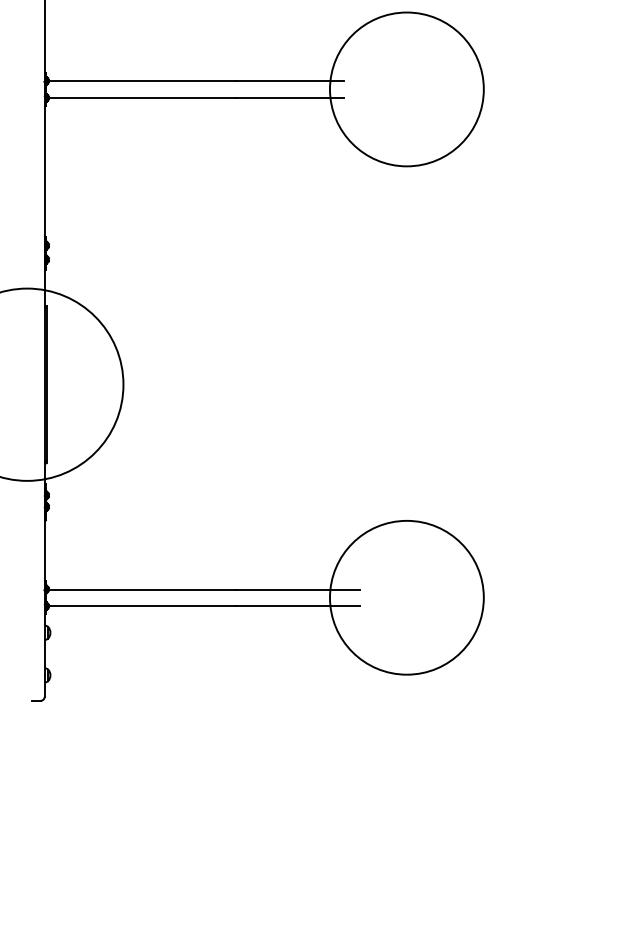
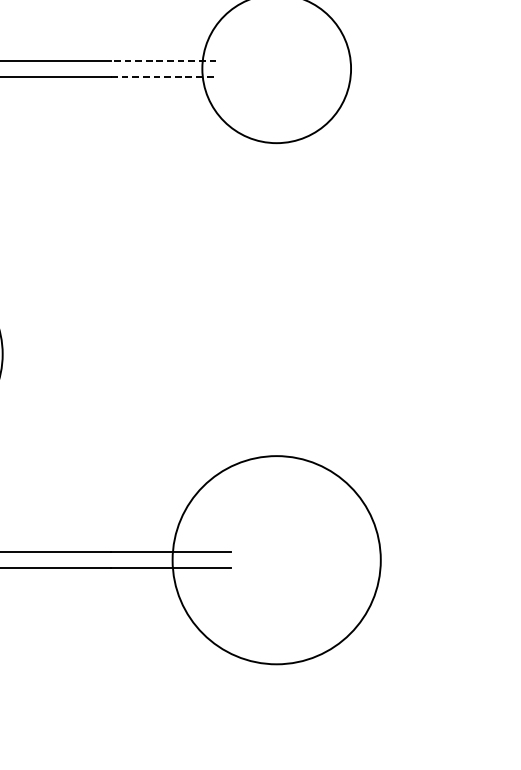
line: (289, 81) -> (163, 61), solid -> dashed
line: (290, 97) -> (164, 76), solid -> dashed
circle: (406, 597) -> (276, 559), size x1.4

